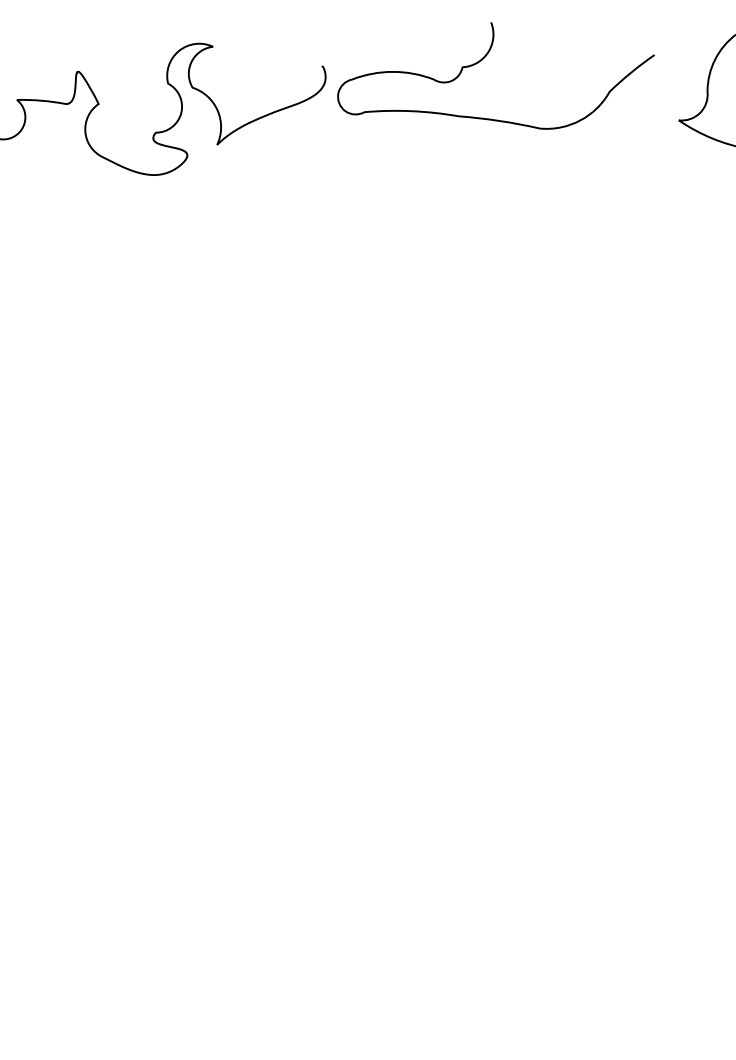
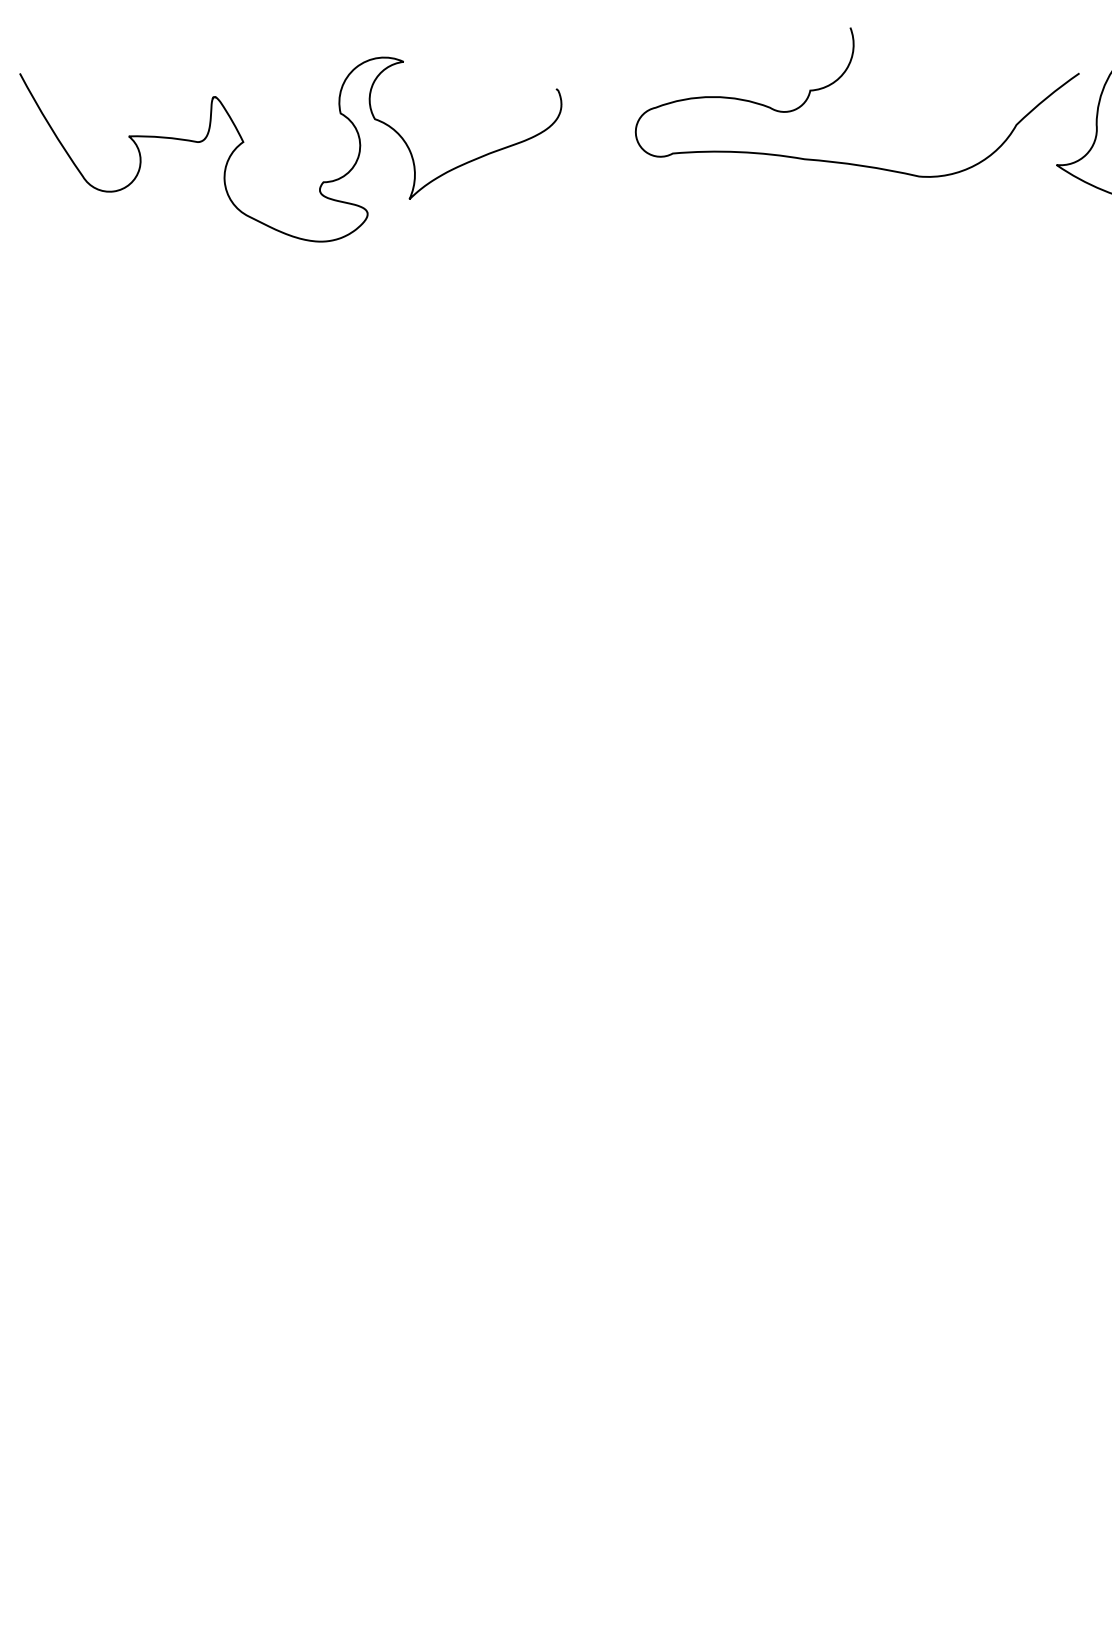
curve: (482, 60) -> (838, 80), moved

